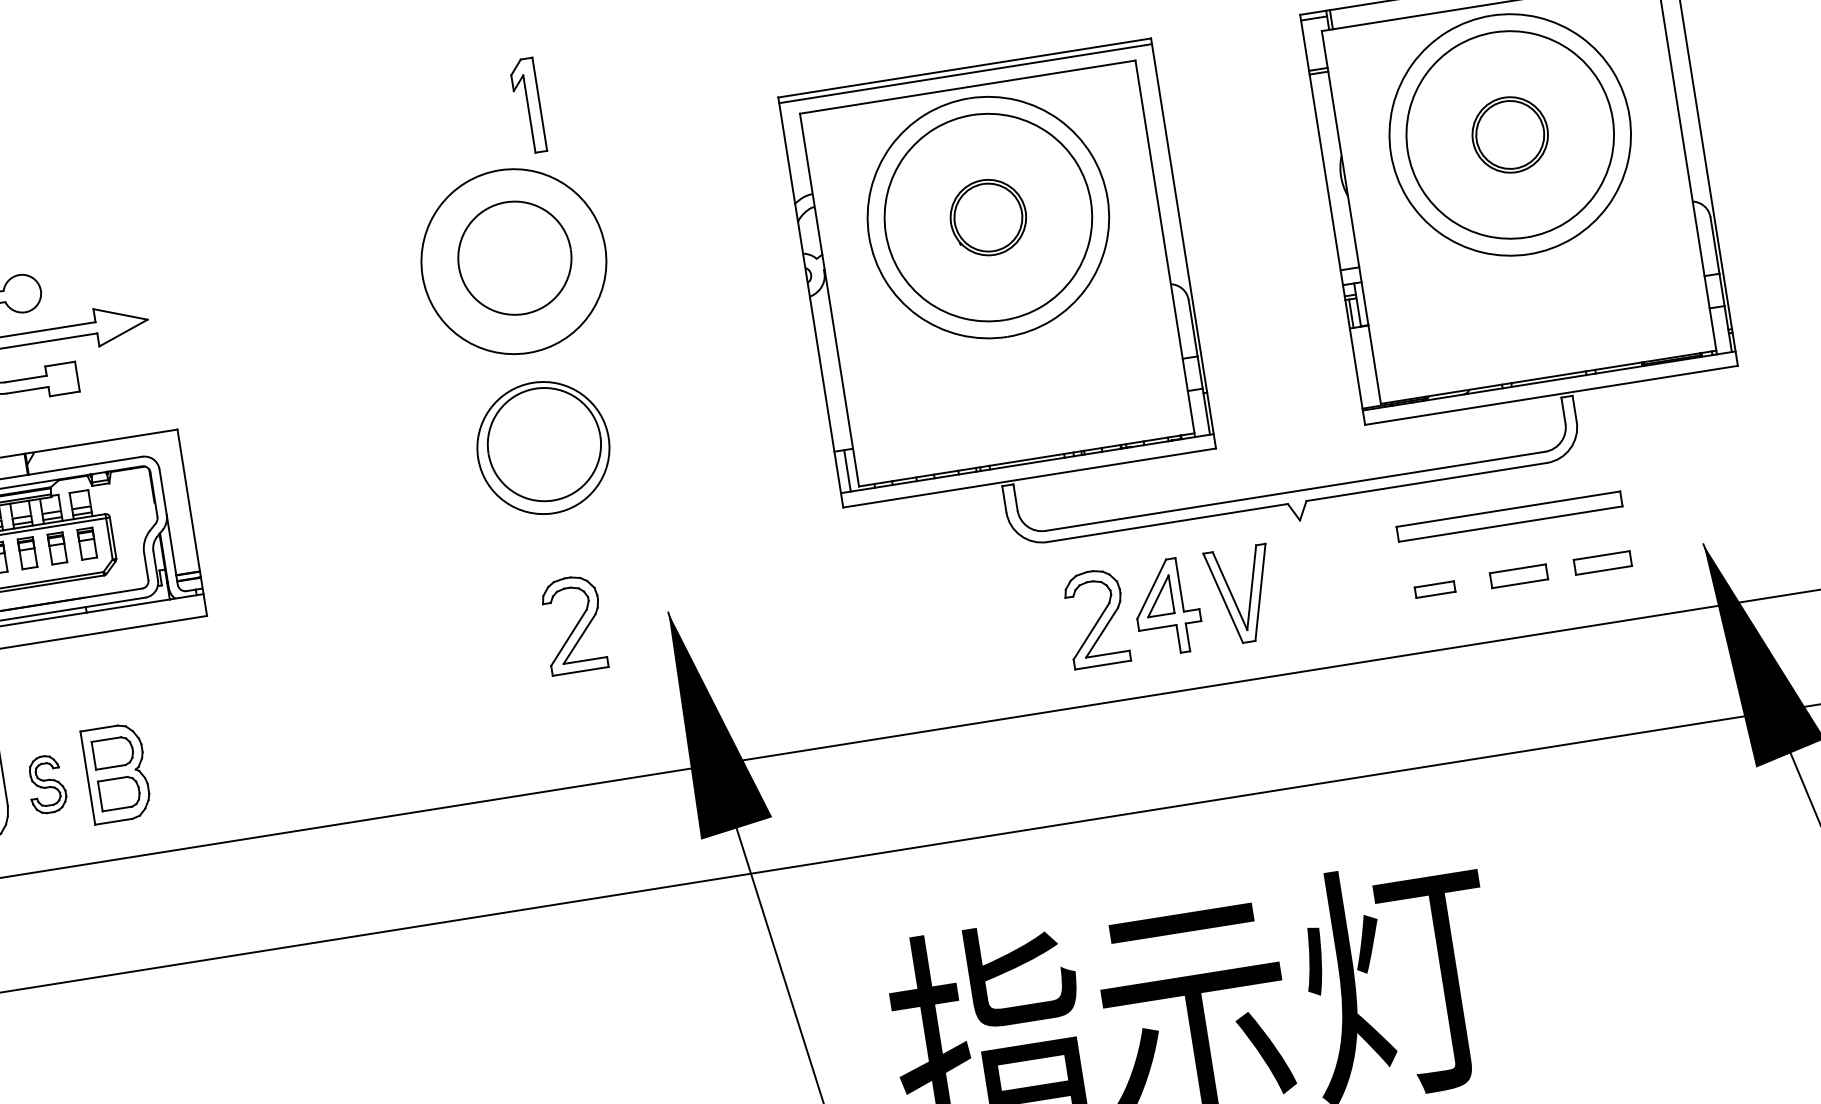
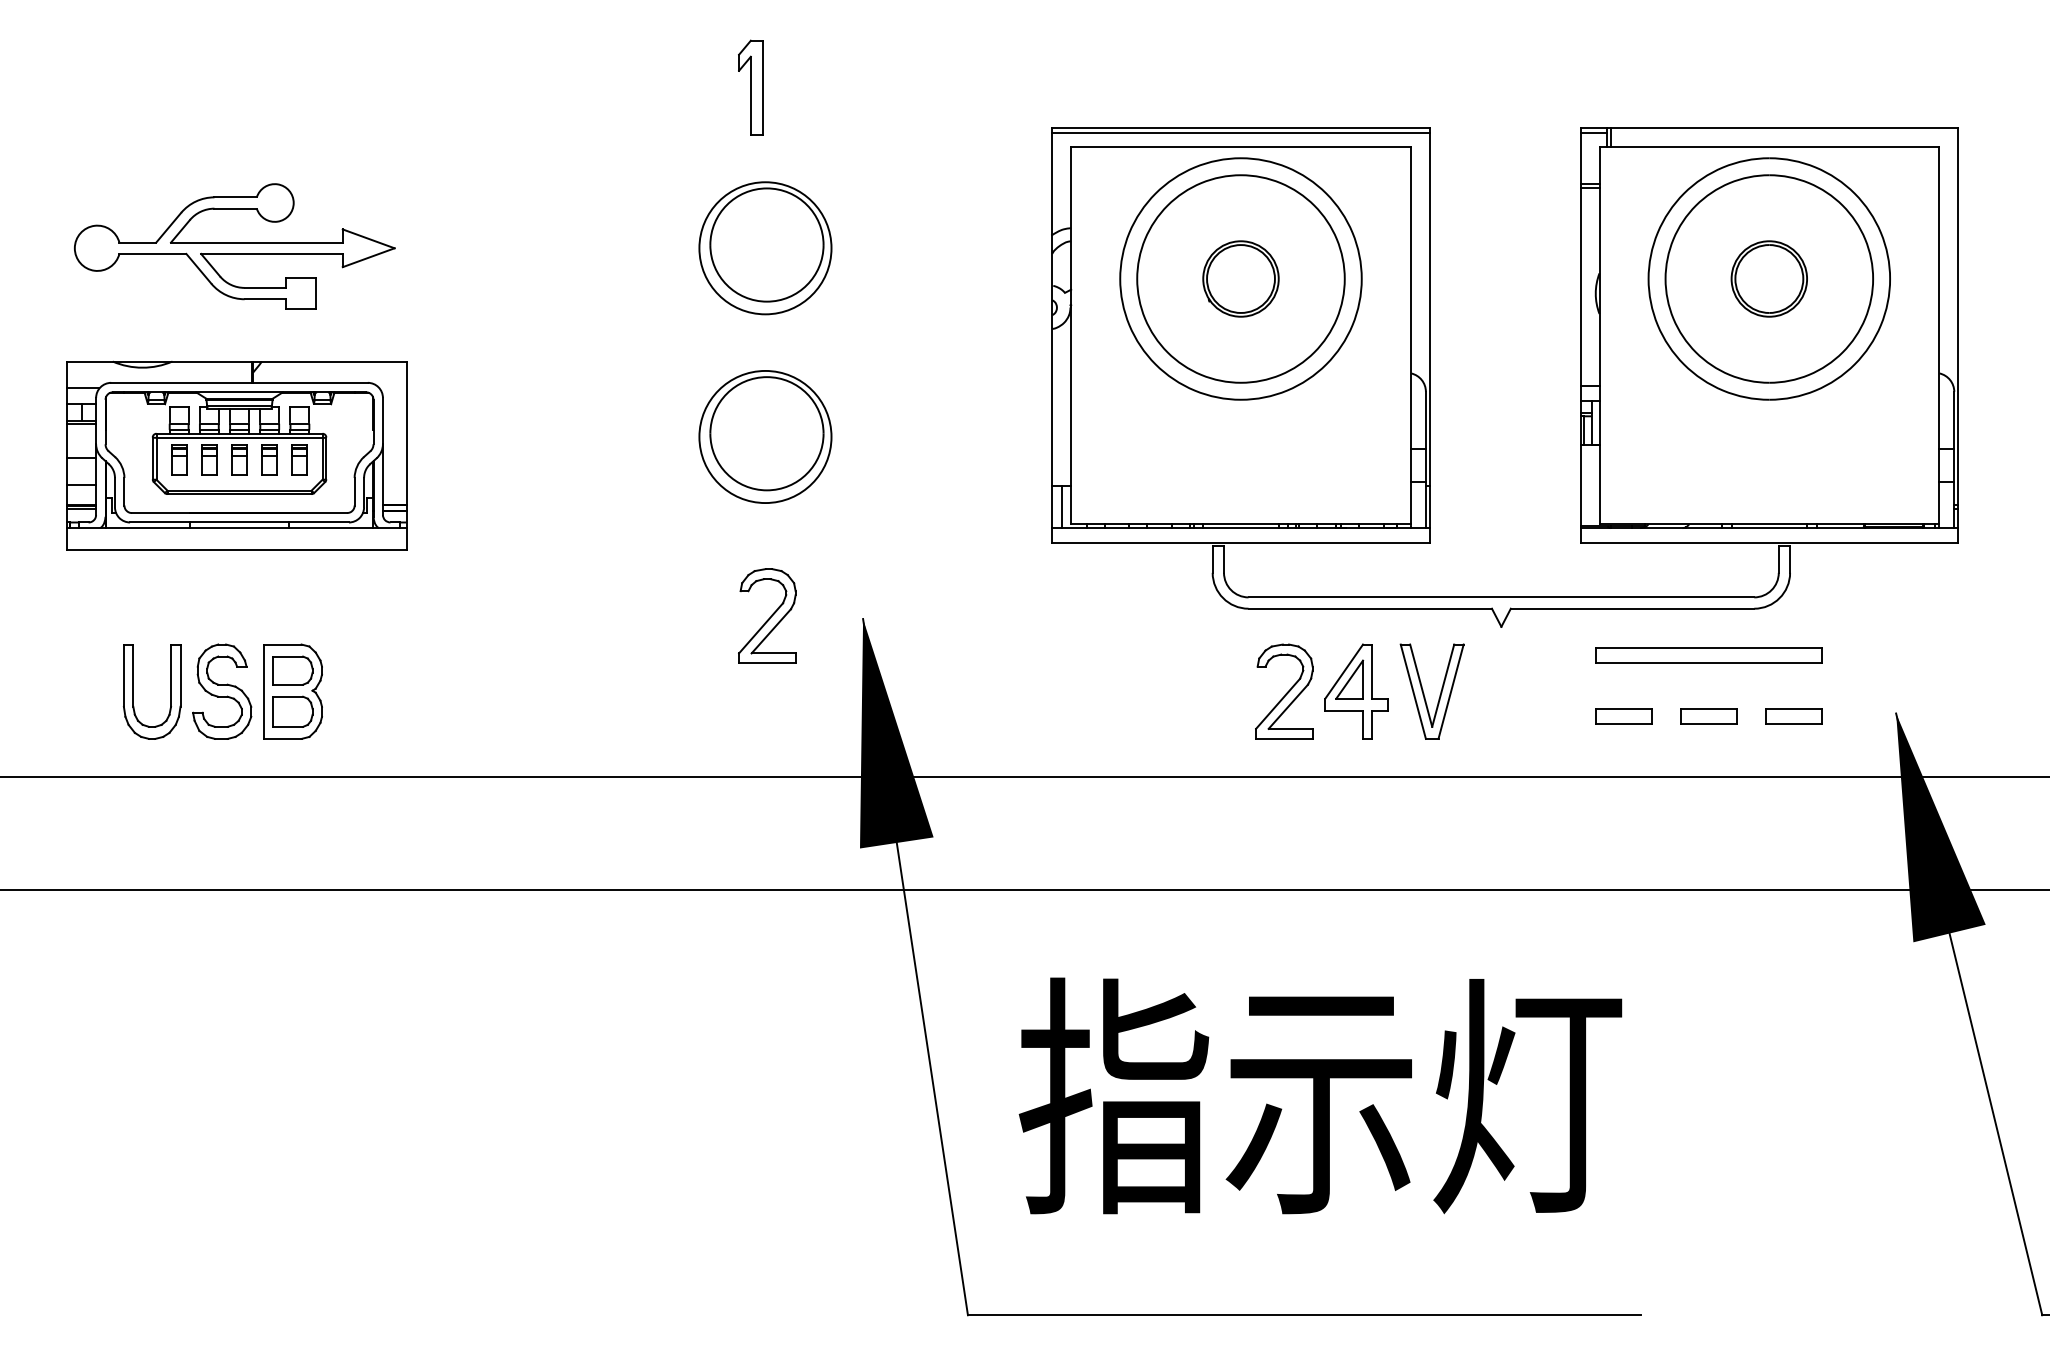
part: (527, 105) -> (750, 87), moved
circle: (513, 261) -> (765, 248), size x0.71
part: (1434, 589) -> (1623, 716), size x1.43
part: (46, 784) -> (222, 691), size x1.67

